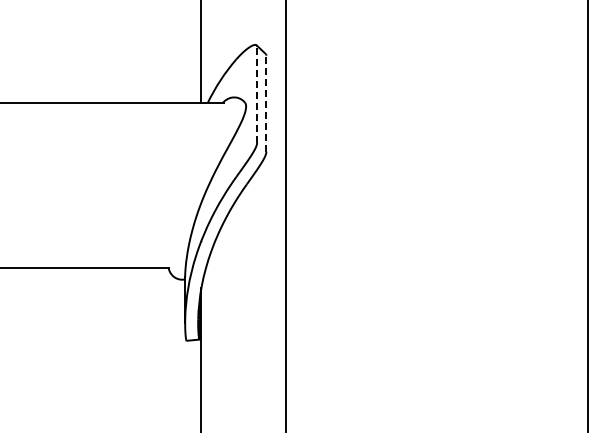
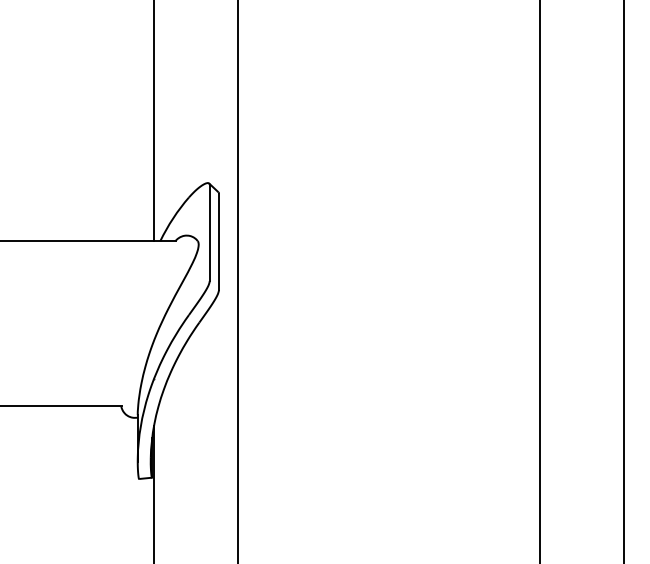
line: (256, 94) -> (209, 232), dashed -> solid
line: (266, 103) -> (219, 241), dashed -> solid

